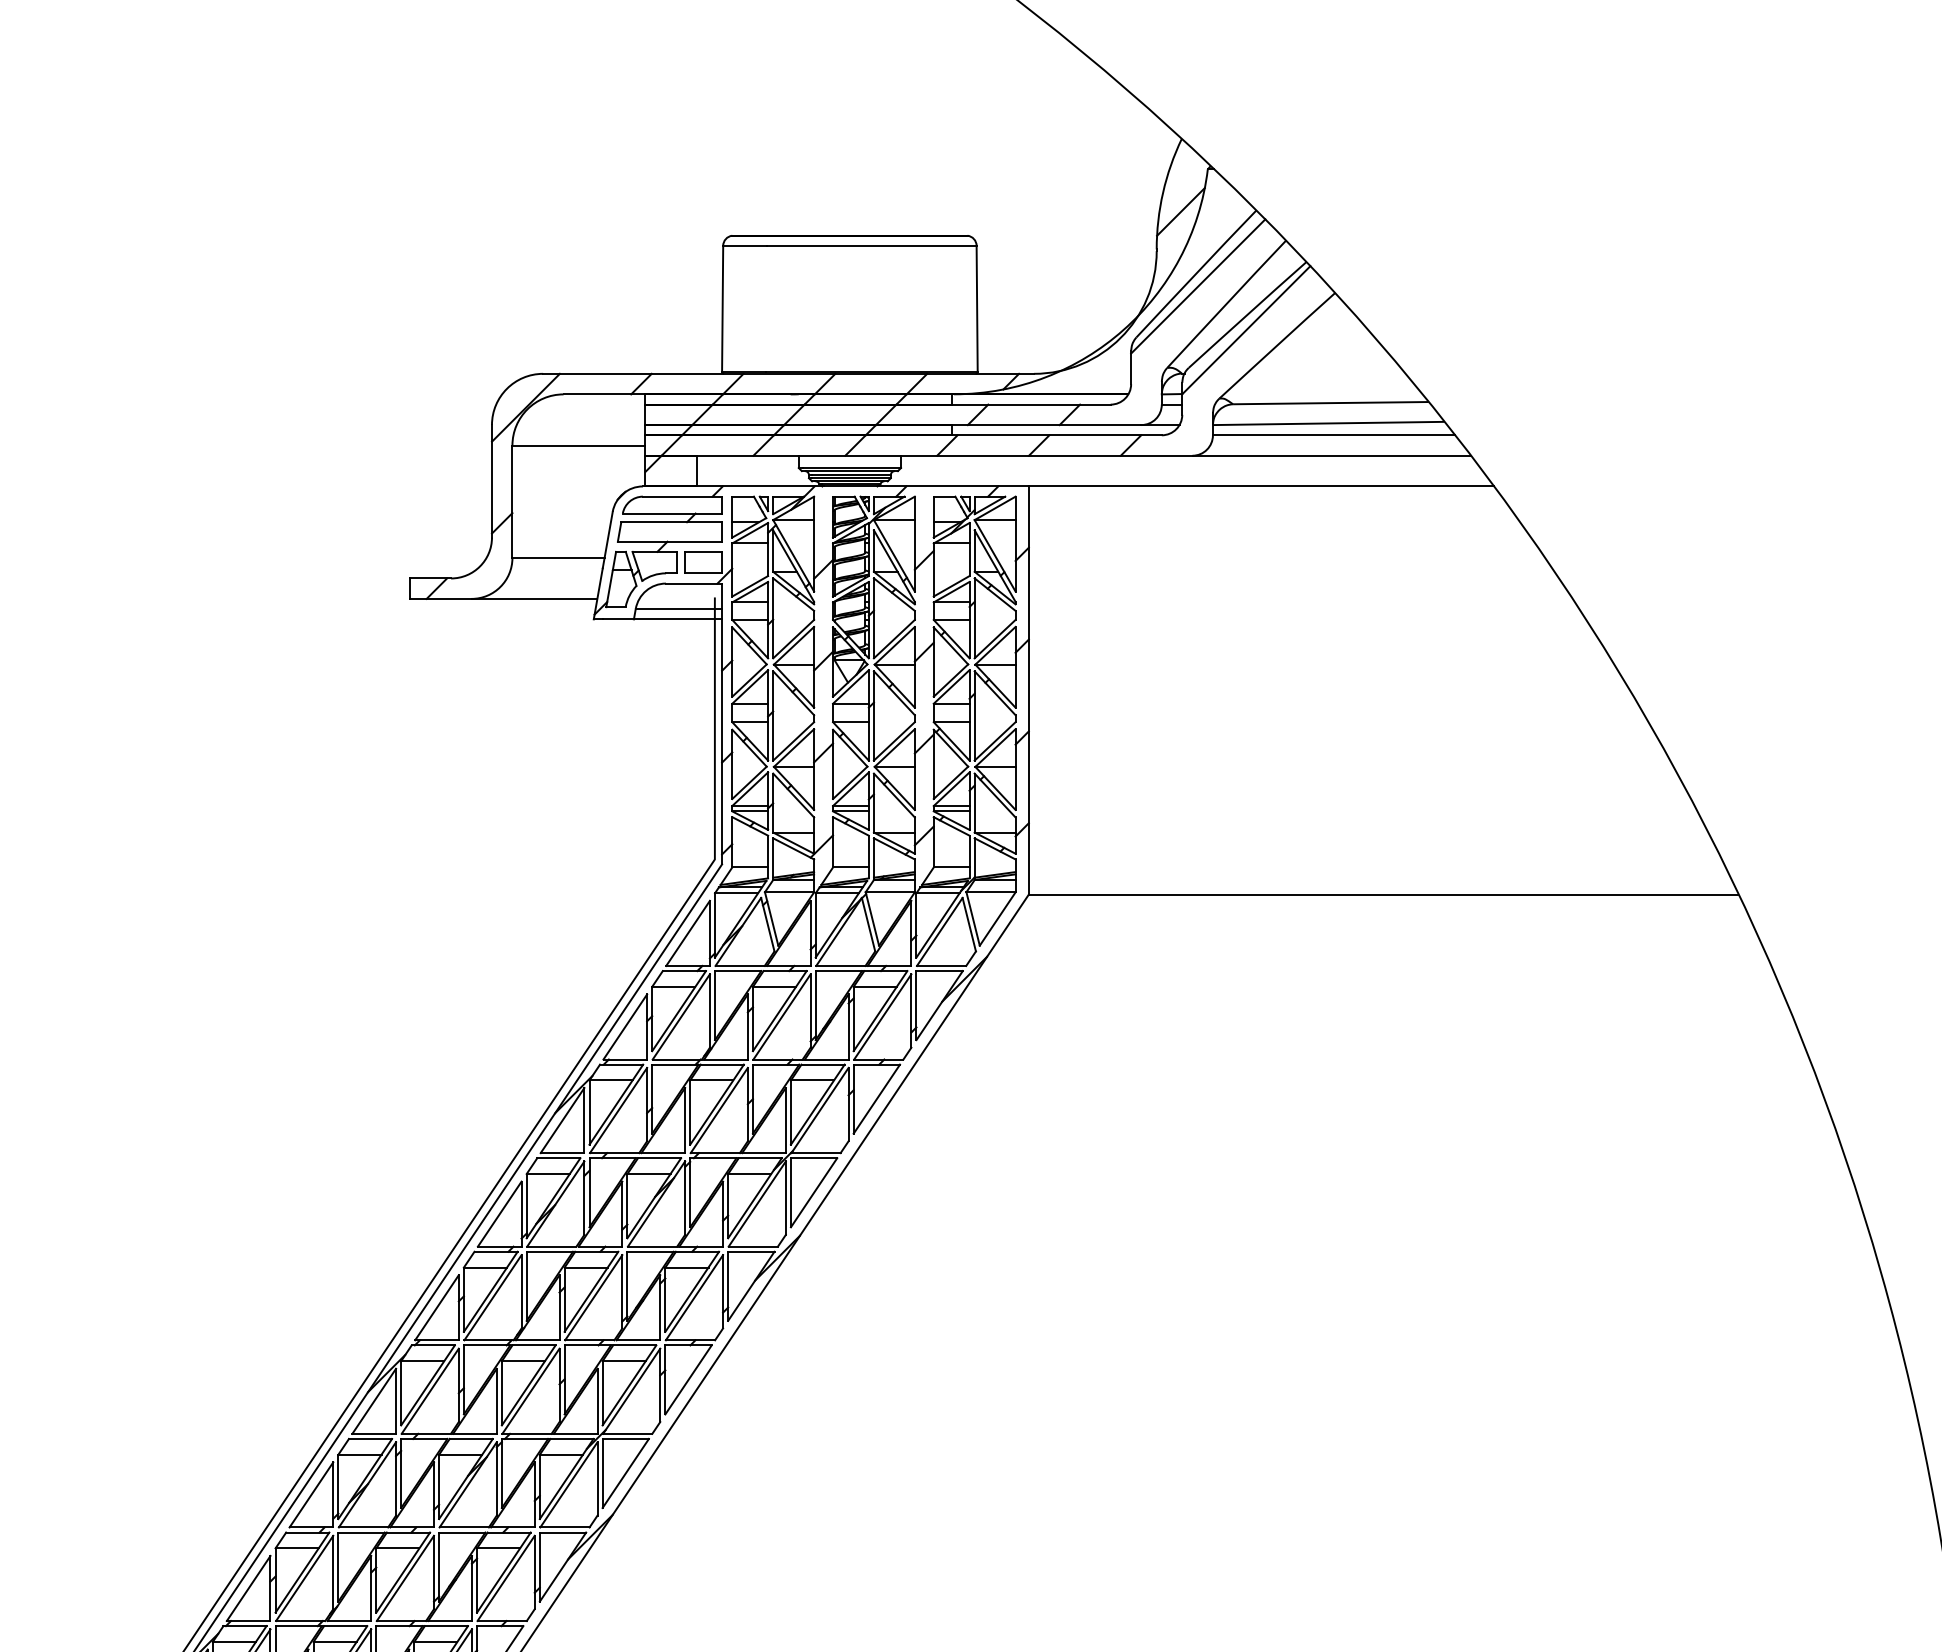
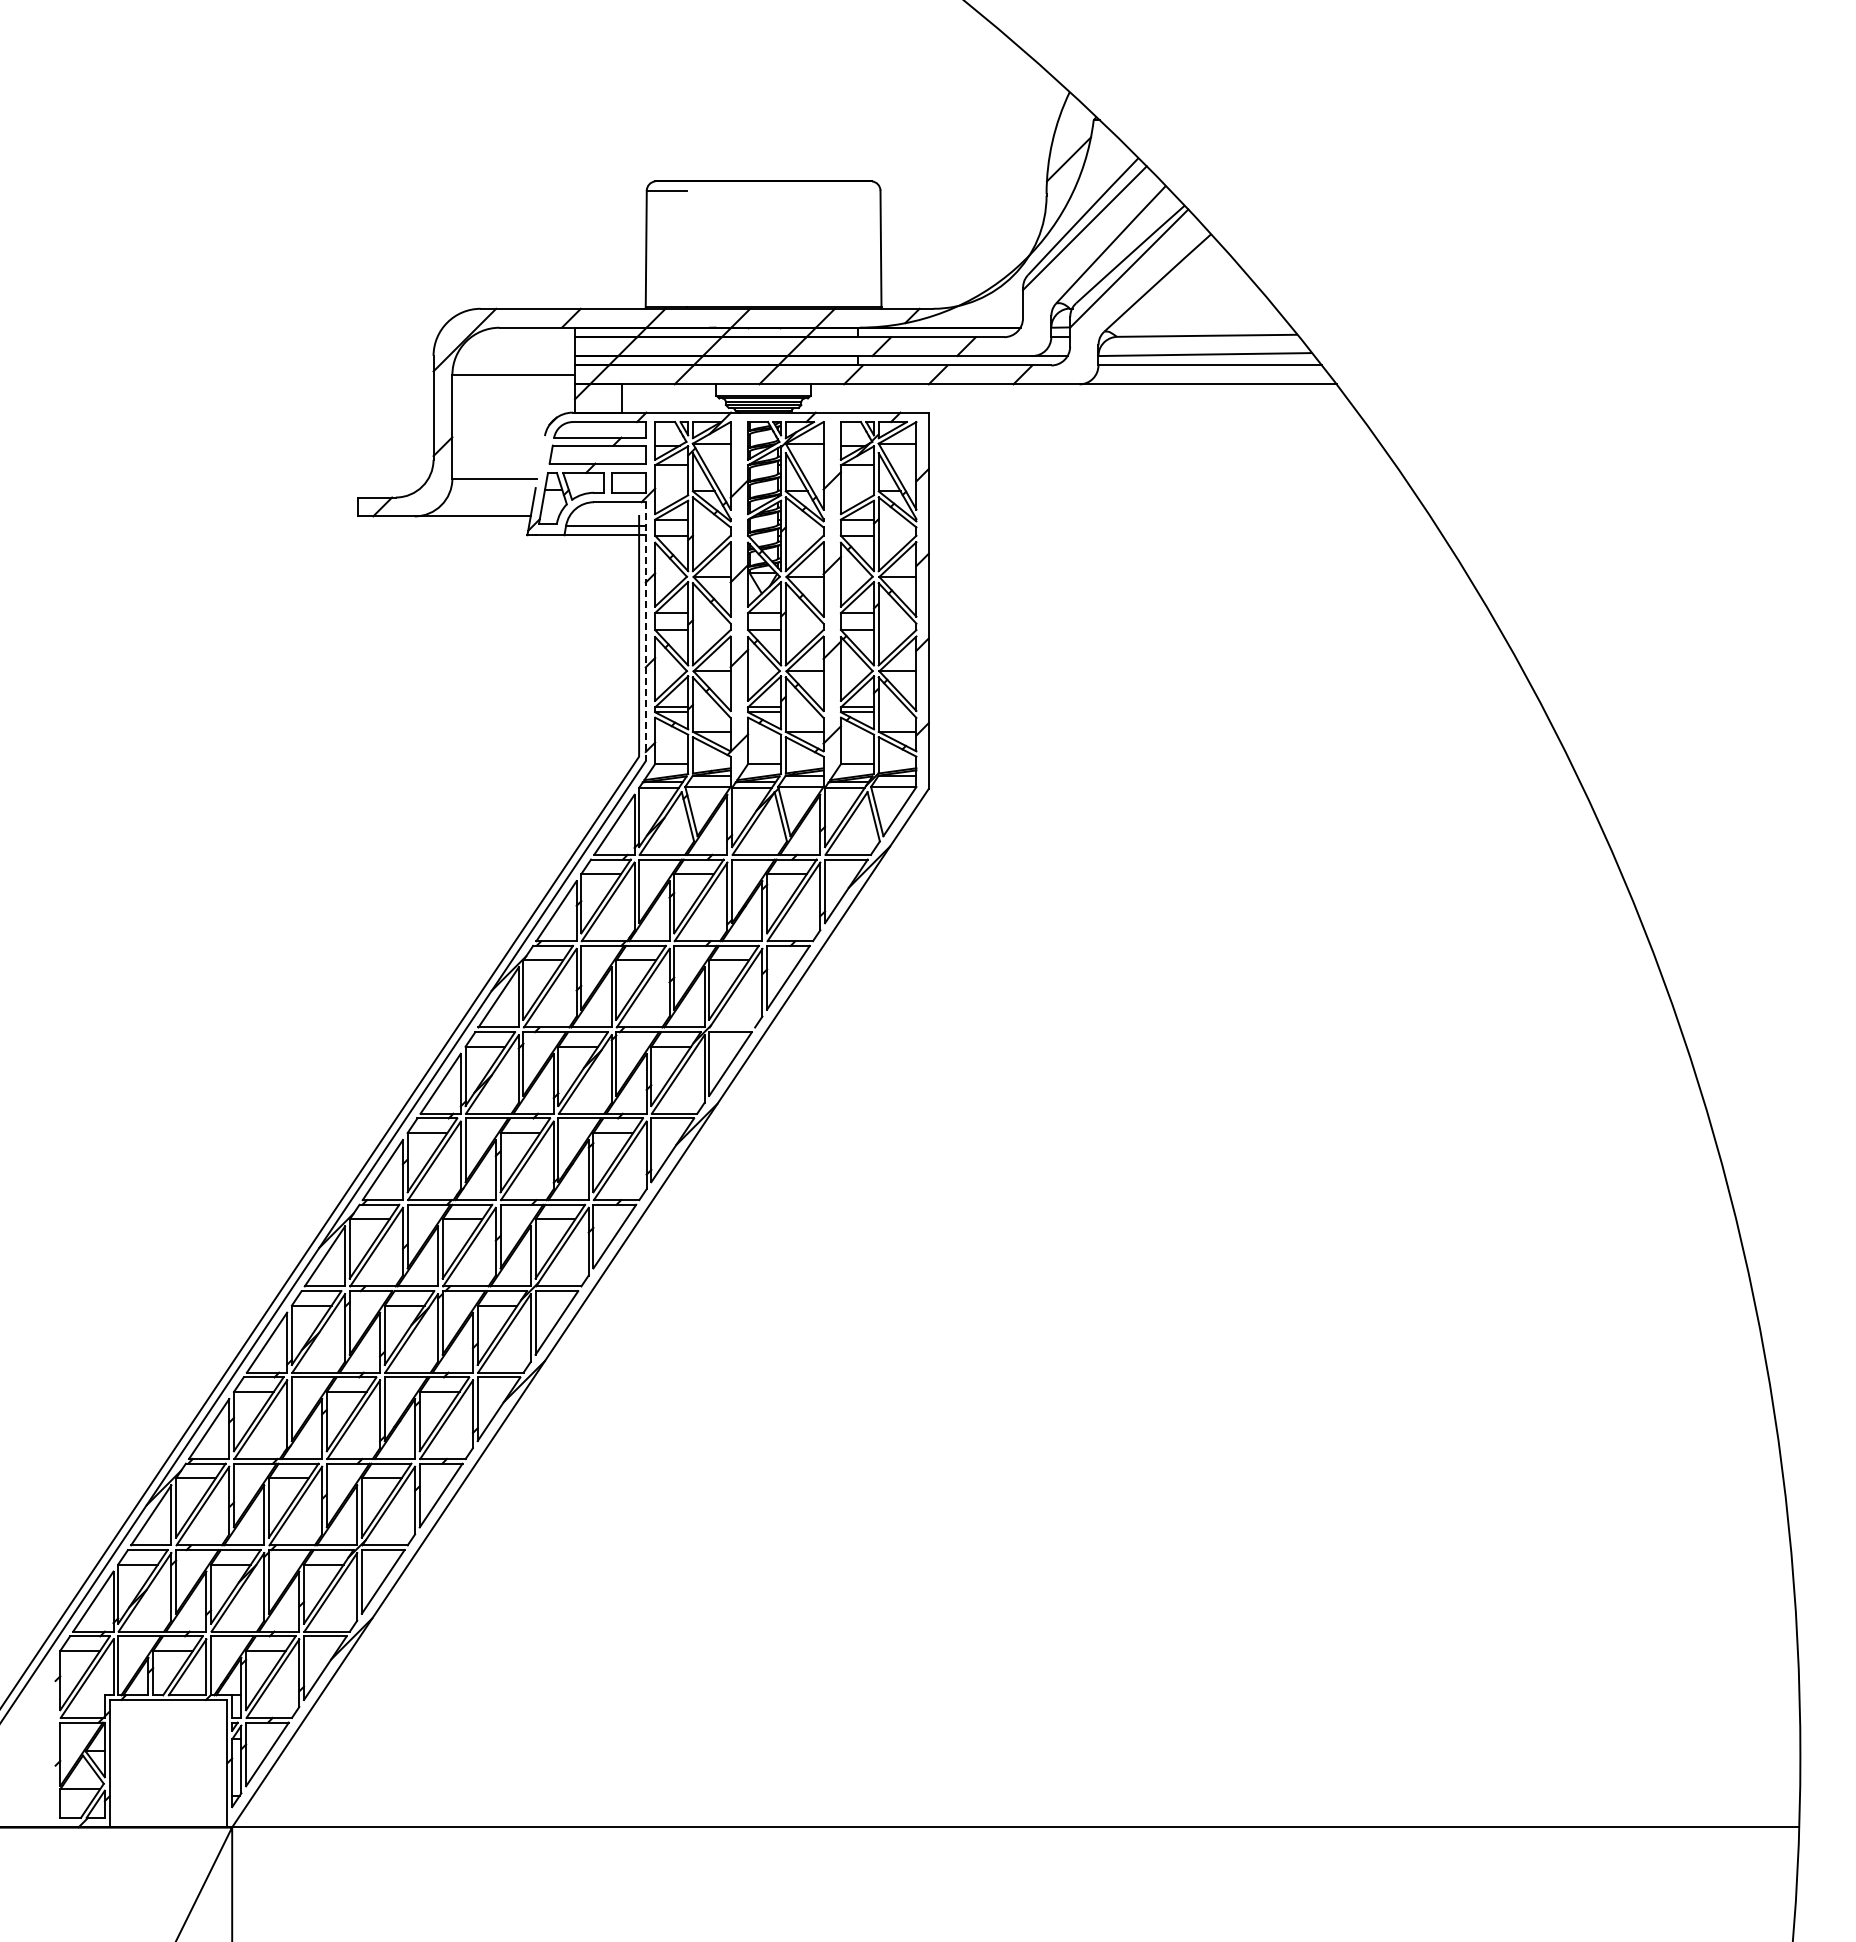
line: (871, 245) -> (783, 190), removed
line: (1260, 486) -> (1142, 412), removed
line: (606, 540) -> (539, 462), removed
line: (721, 724) -> (645, 632), solid -> dashed
line: (1383, 895) -> (1255, 789), removed
line: (816, 1153) -> (732, 1027), removed

